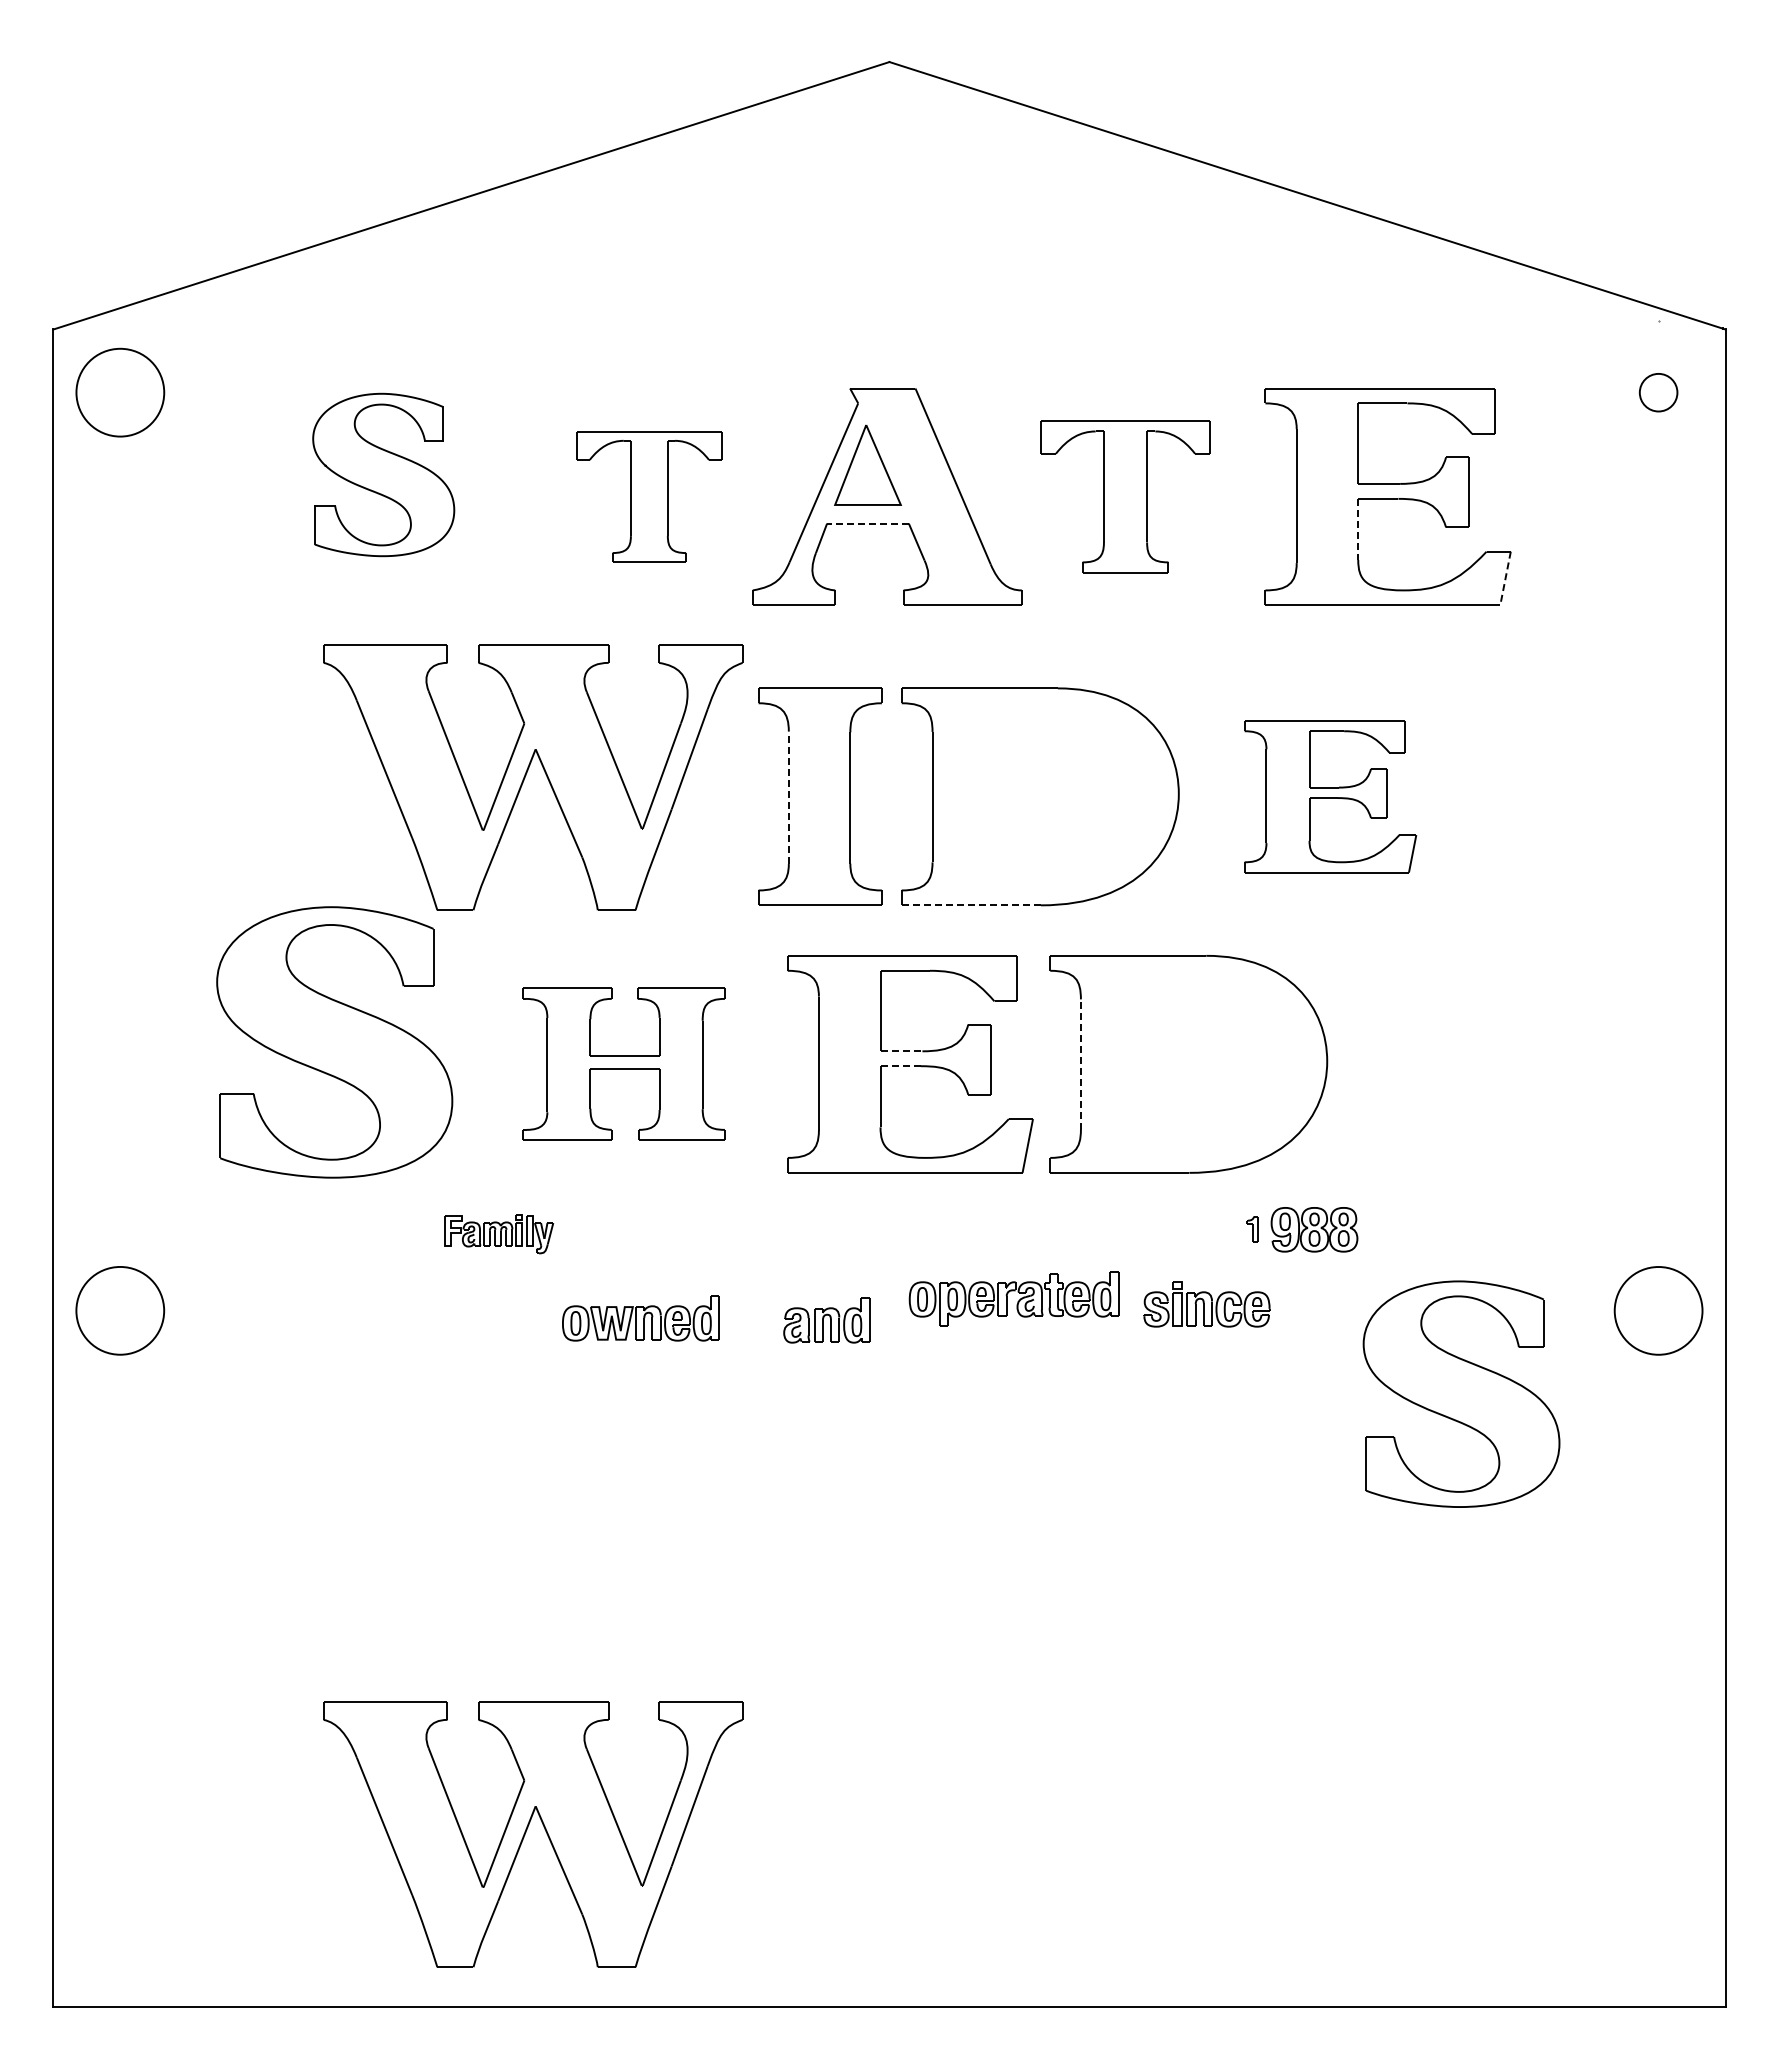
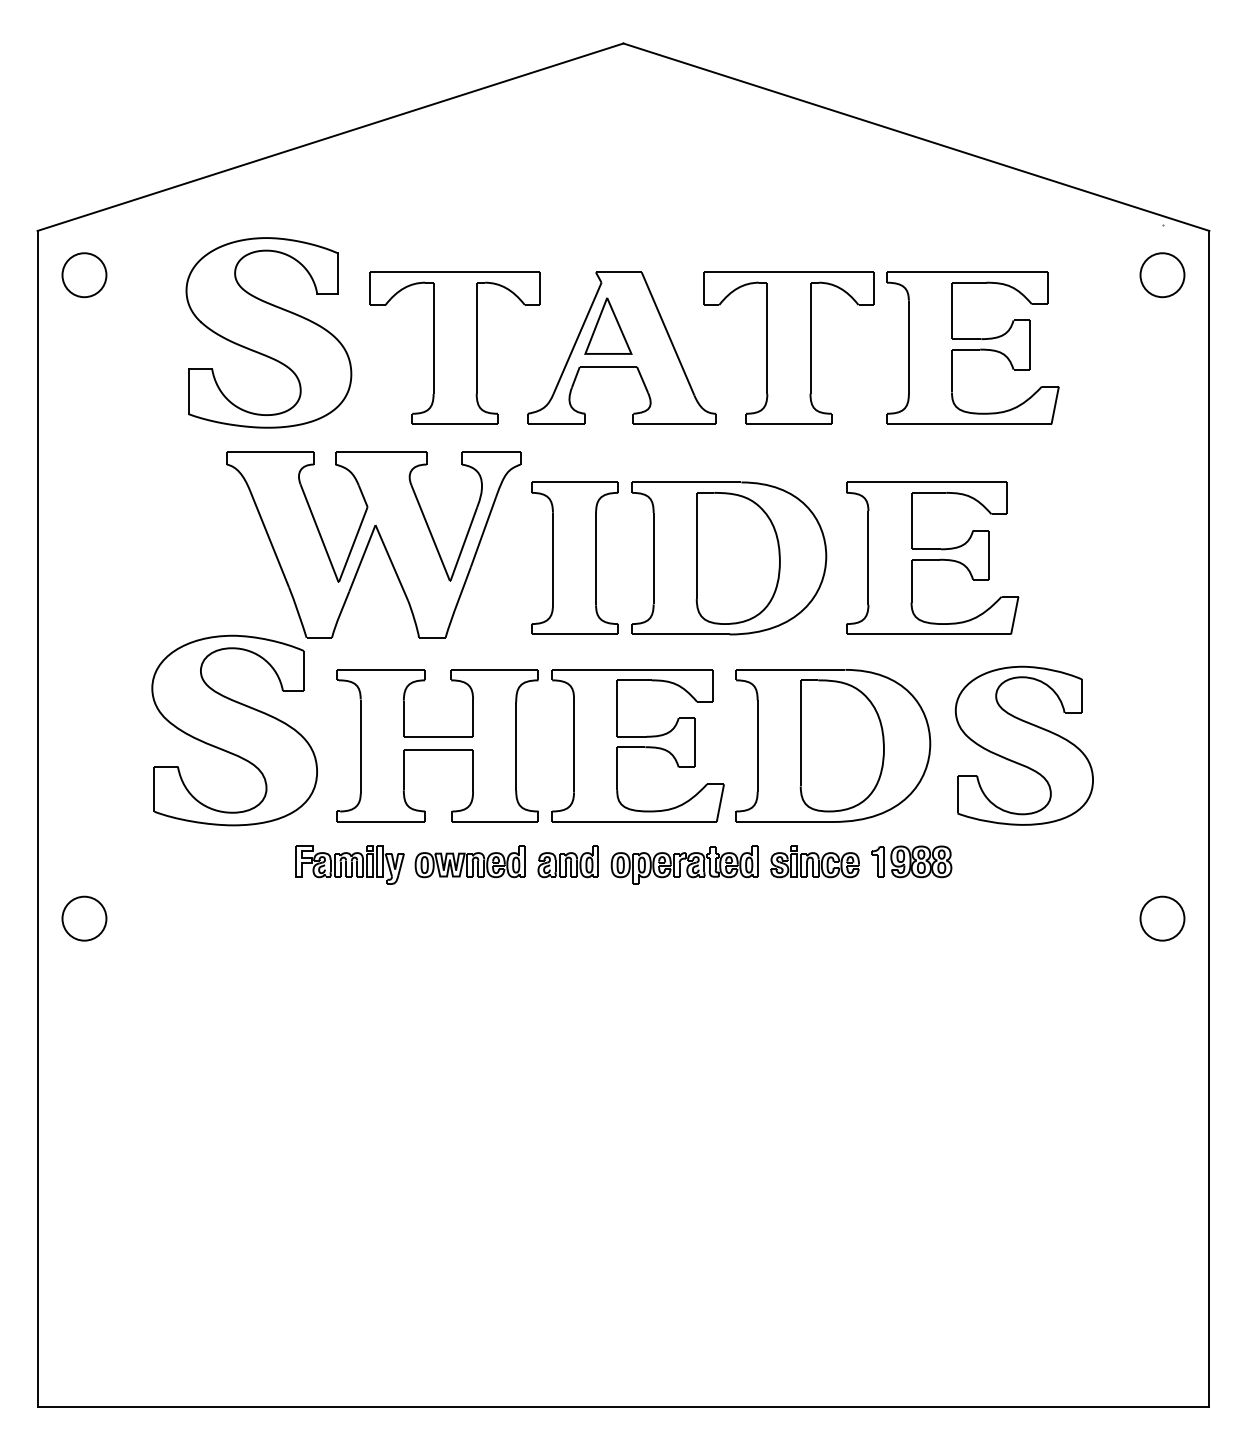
circle: (120, 392) -> (84, 275), size x0.71
circle: (1658, 392) -> (1162, 275), size x1.67
part: (383, 474) -> (268, 332), size x1.67
part: (649, 496) -> (455, 347), size x1.67
part: (1125, 496) -> (788, 347), size x1.43
line: (868, 523) -> (608, 366), dashed -> solid
line: (1358, 529) -> (952, 371), dashed -> solid
line: (1505, 579) -> (1055, 406), dashed -> solid
part: (1053, 796) -> (738, 558), added
part: (1330, 796) -> (932, 558), size x1.43
line: (788, 797) -> (552, 558), dashed -> solid
line: (971, 905) -> (680, 634), dashed -> solid
line: (901, 1051) -> (631, 736), dashed -> solid
part: (1201, 1063) -> (842, 745), added
part: (623, 1064) -> (437, 746), size x1.43
line: (1080, 1064) -> (757, 746), dashed -> solid
line: (900, 1066) -> (631, 747), dashed -> solid
part: (1252, 1229) -> (877, 861), size x1.67
part: (499, 1234) -> (350, 865), size x1.43
part: (1013, 1298) -> (684, 864), moved
part: (1206, 1304) -> (814, 861), moved
circle: (120, 1310) -> (84, 918), size x0.71
circle: (1658, 1310) -> (1162, 918), size x0.71
part: (640, 1318) -> (470, 861), moved
part: (826, 1320) -> (568, 861), moved
part: (1461, 1393) -> (1024, 745), moved
part: (527, 1830) -> (369, 1282), removed

